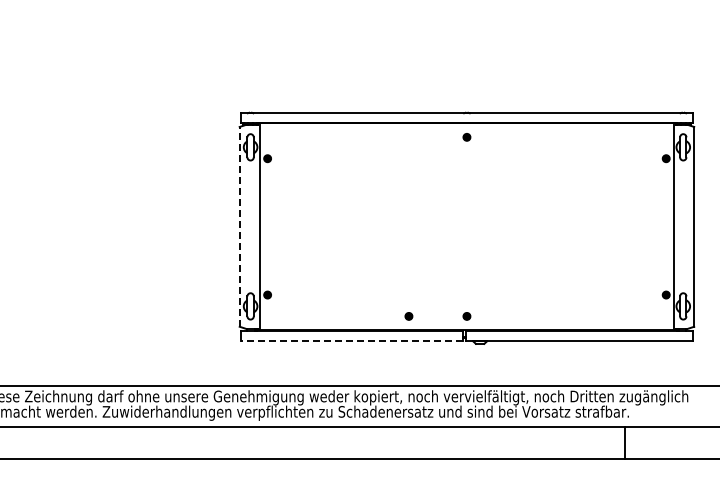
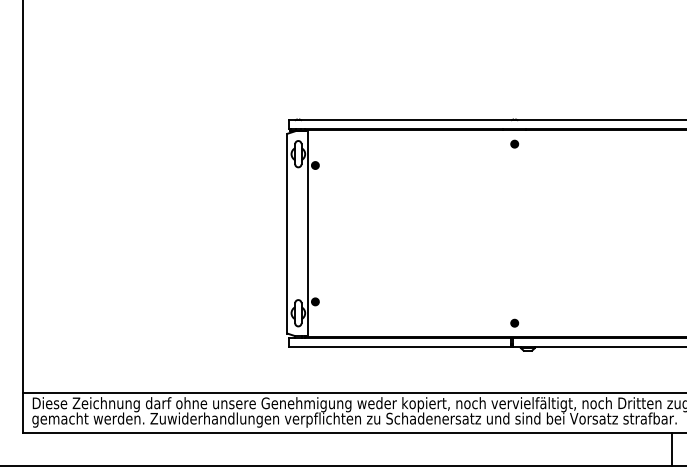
line: (239, 226) -> (287, 233), dashed -> solid
part: (408, 316) -> (456, 323), removed
line: (351, 340) -> (399, 347), dashed -> solid

